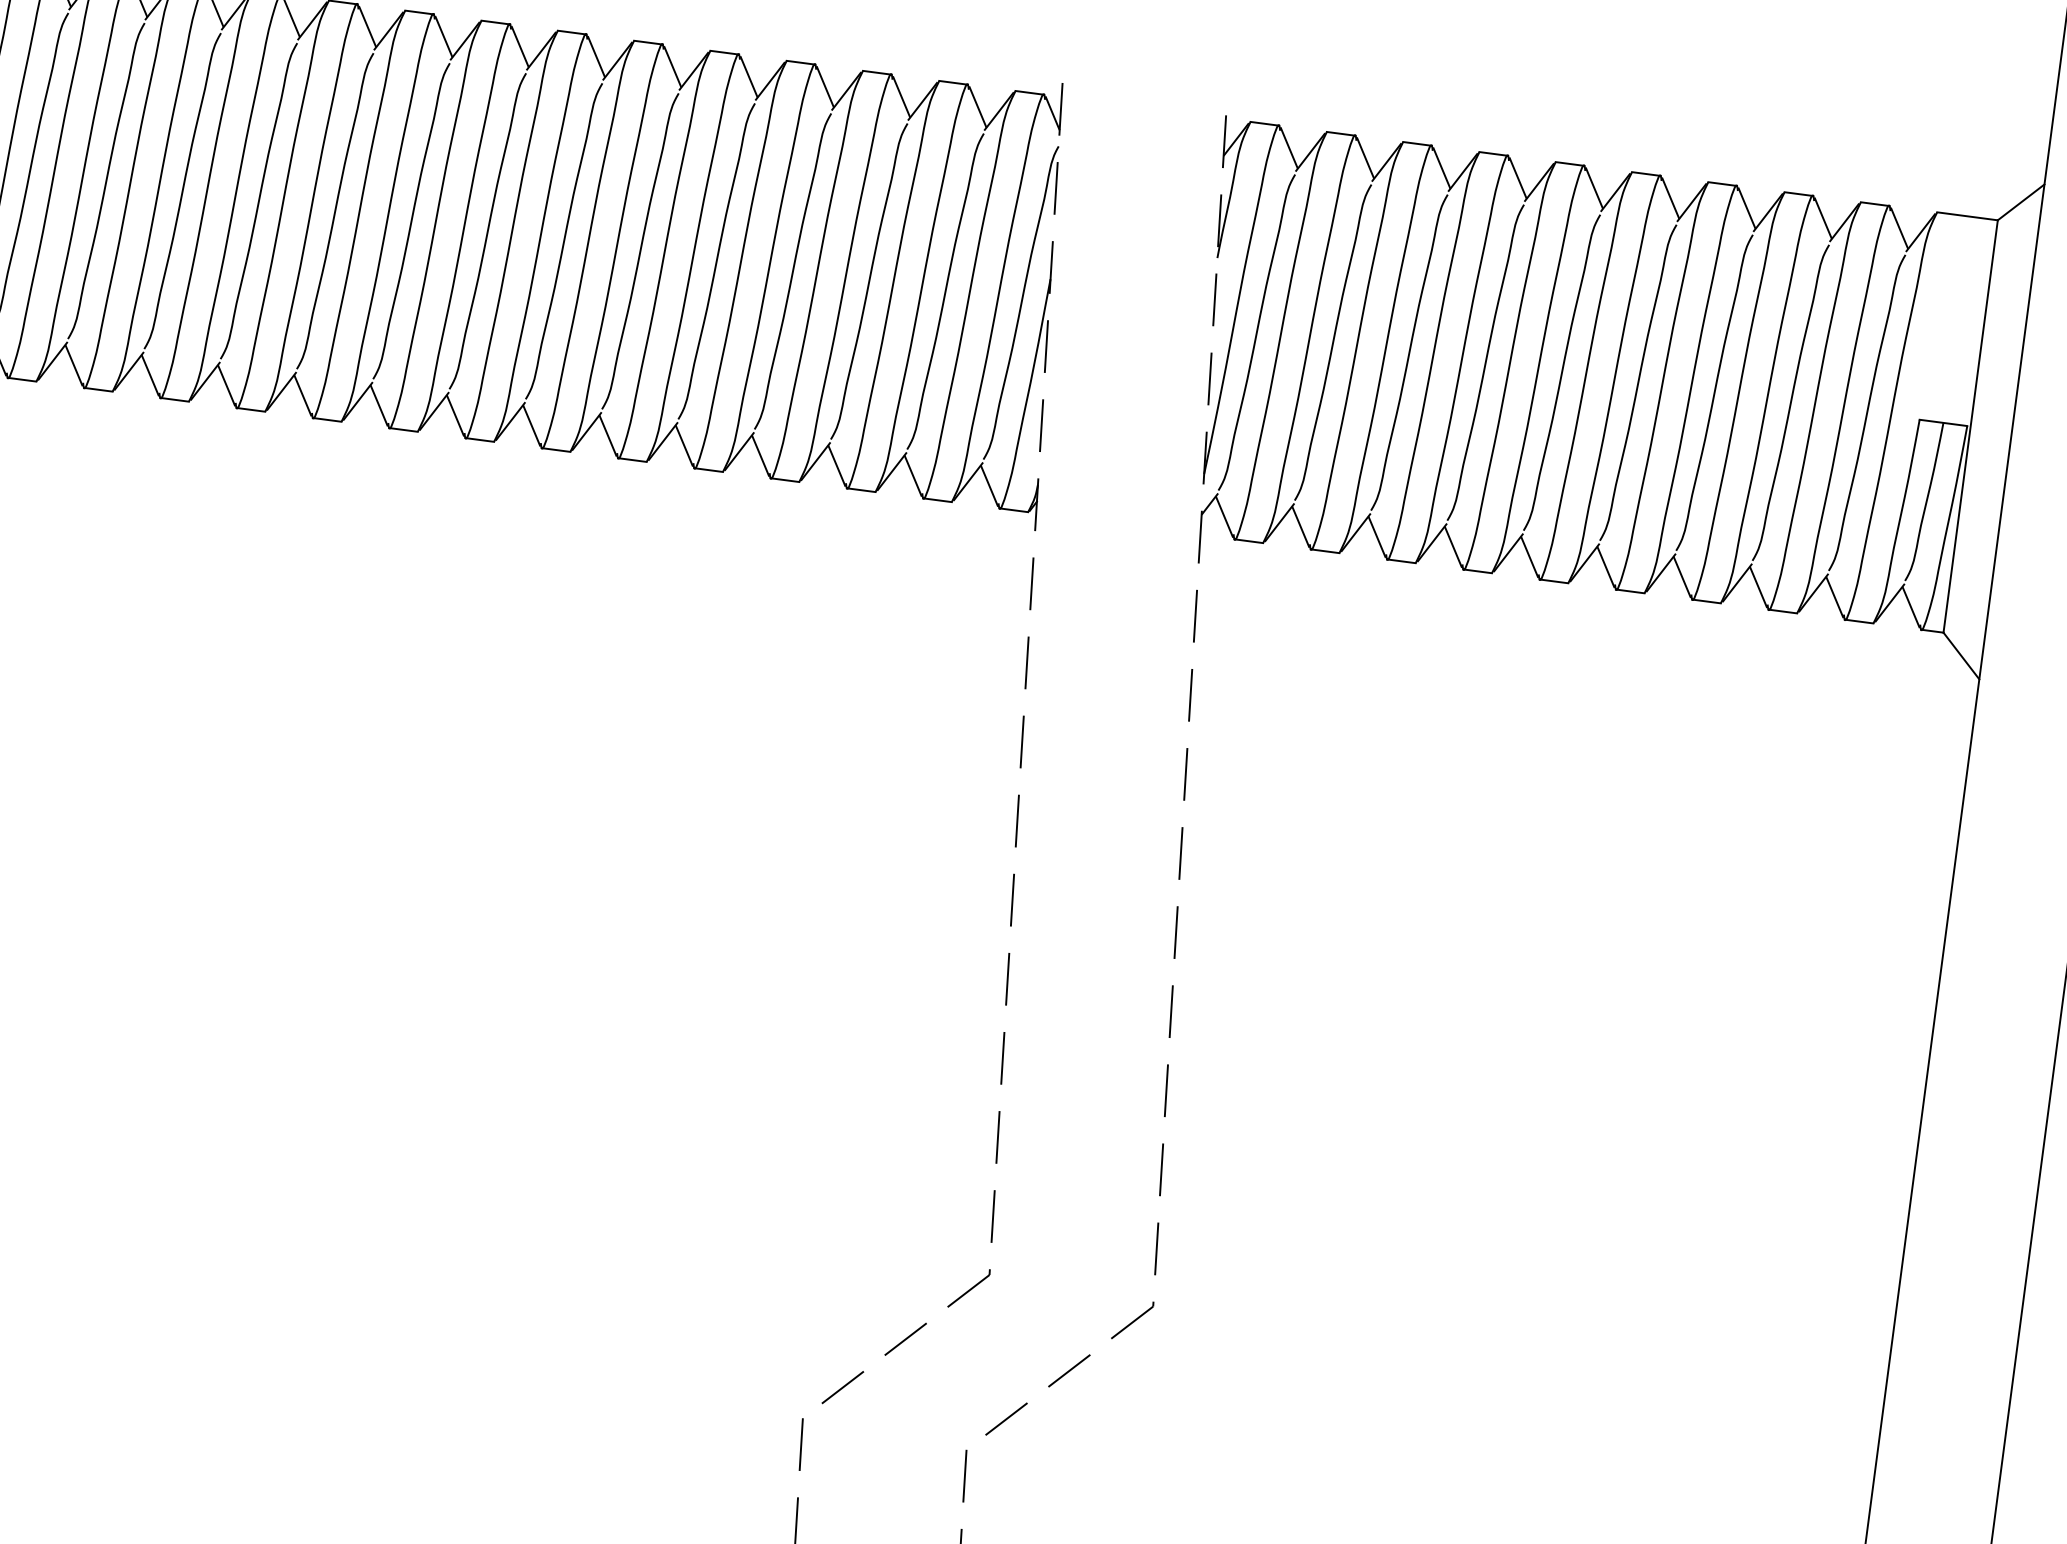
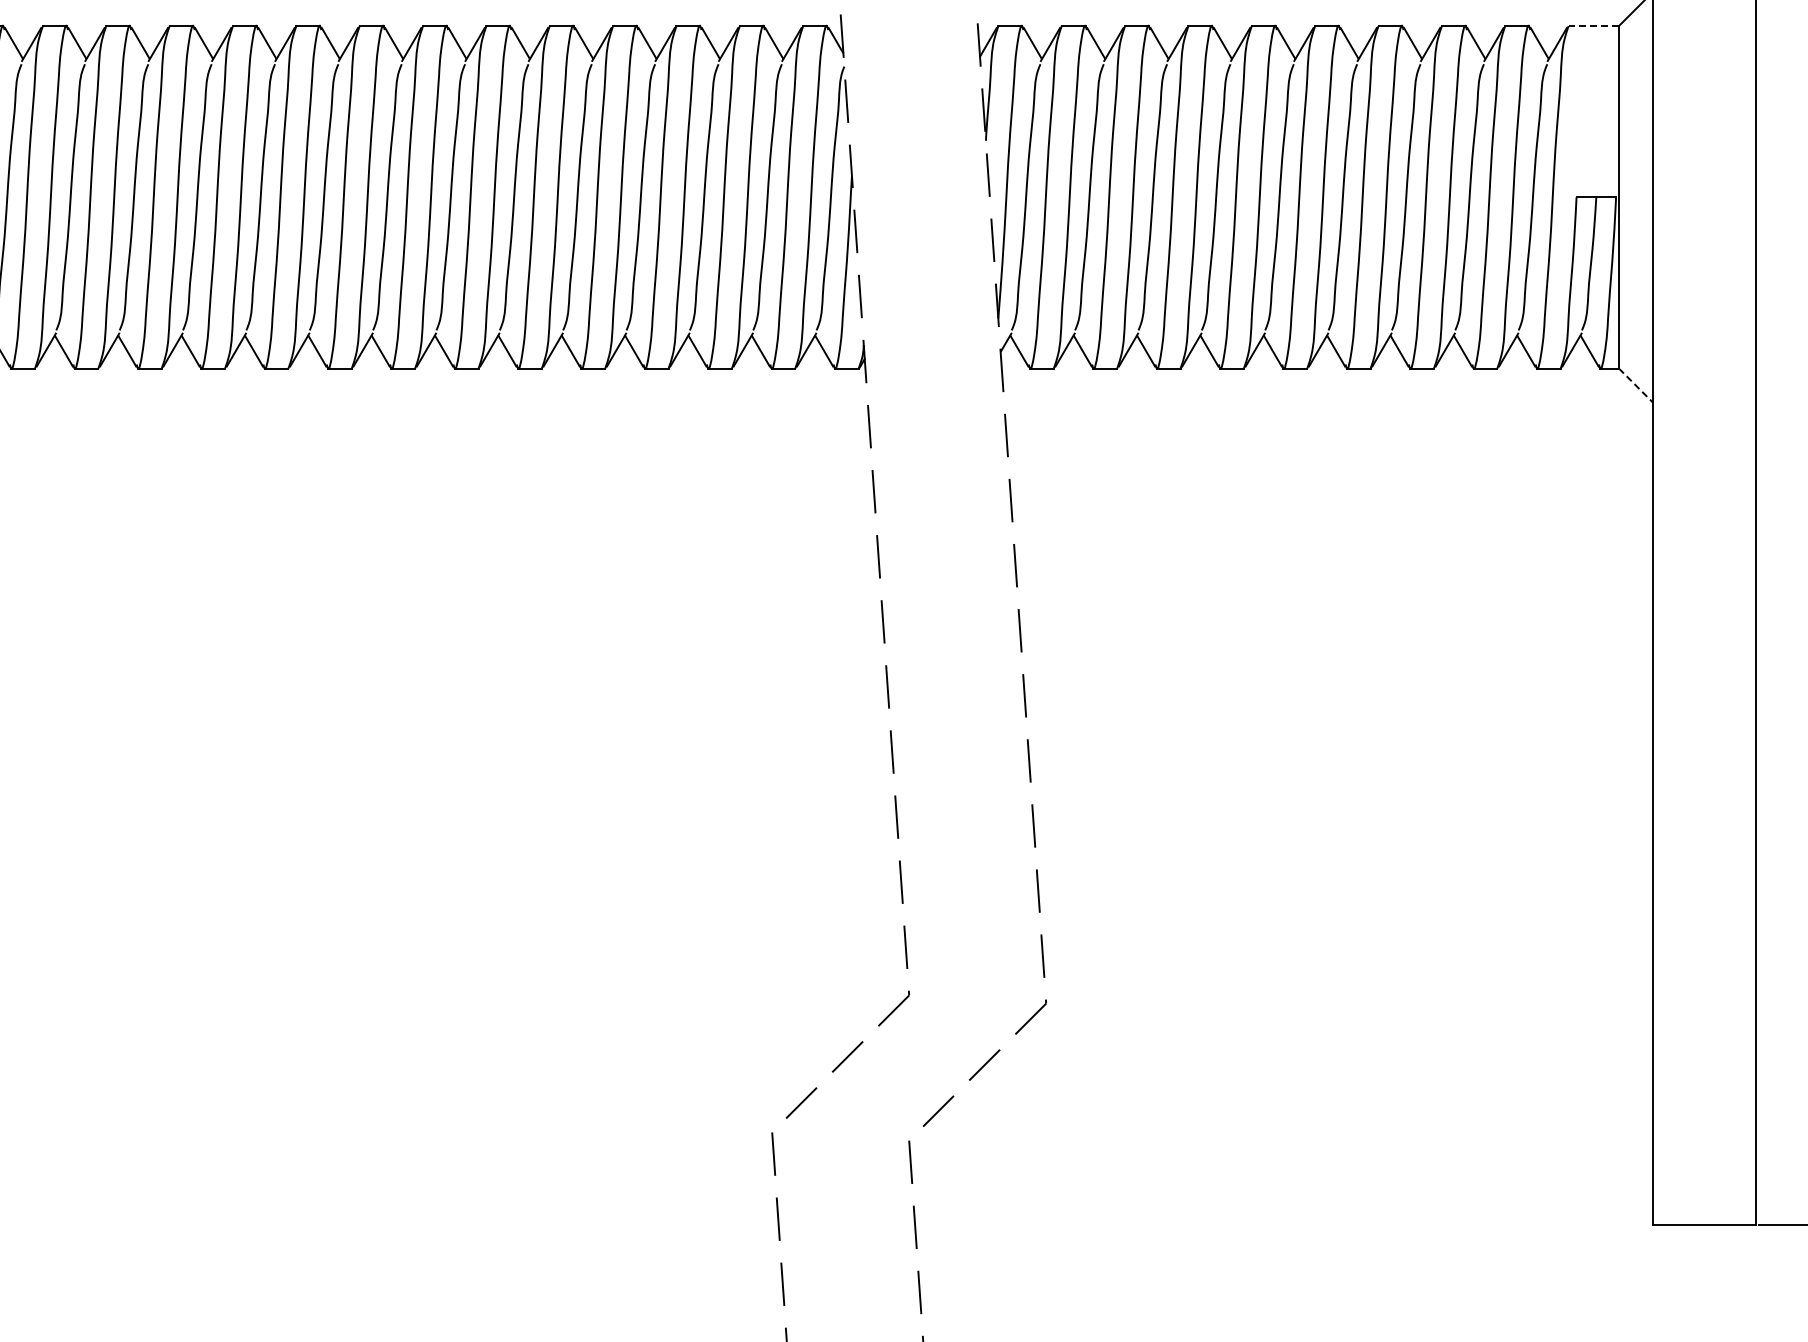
line: (1967, 216) -> (1593, 26), solid -> dashed
line: (1961, 657) -> (1636, 386), solid -> dashed

